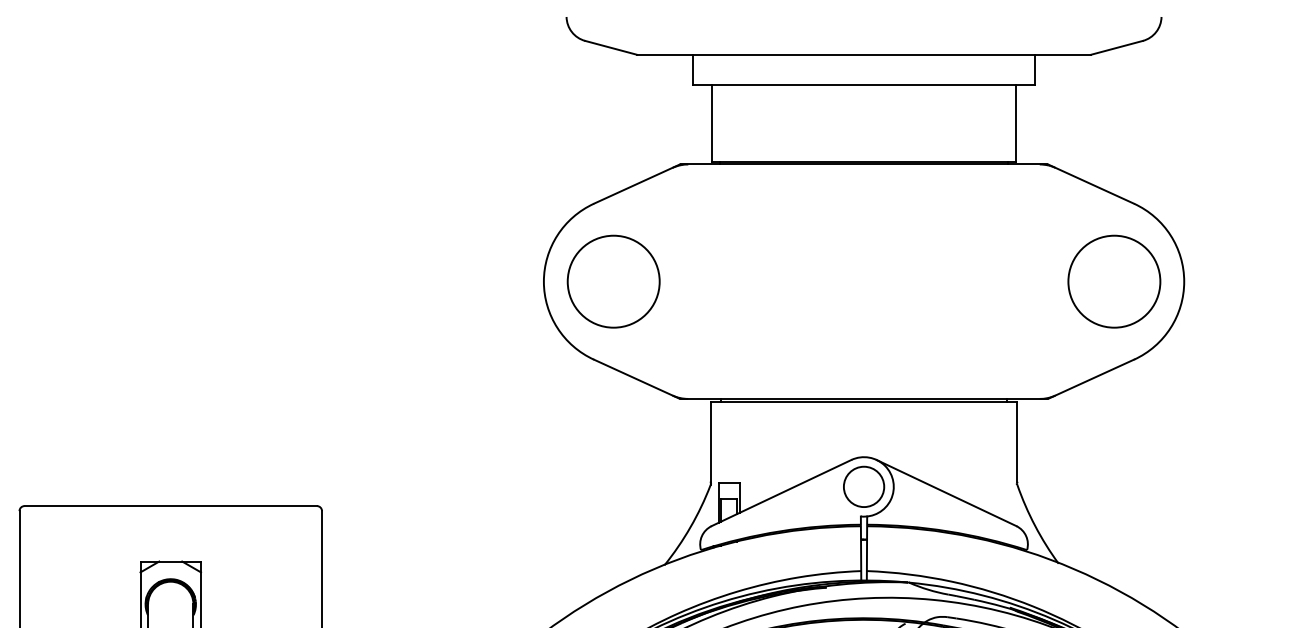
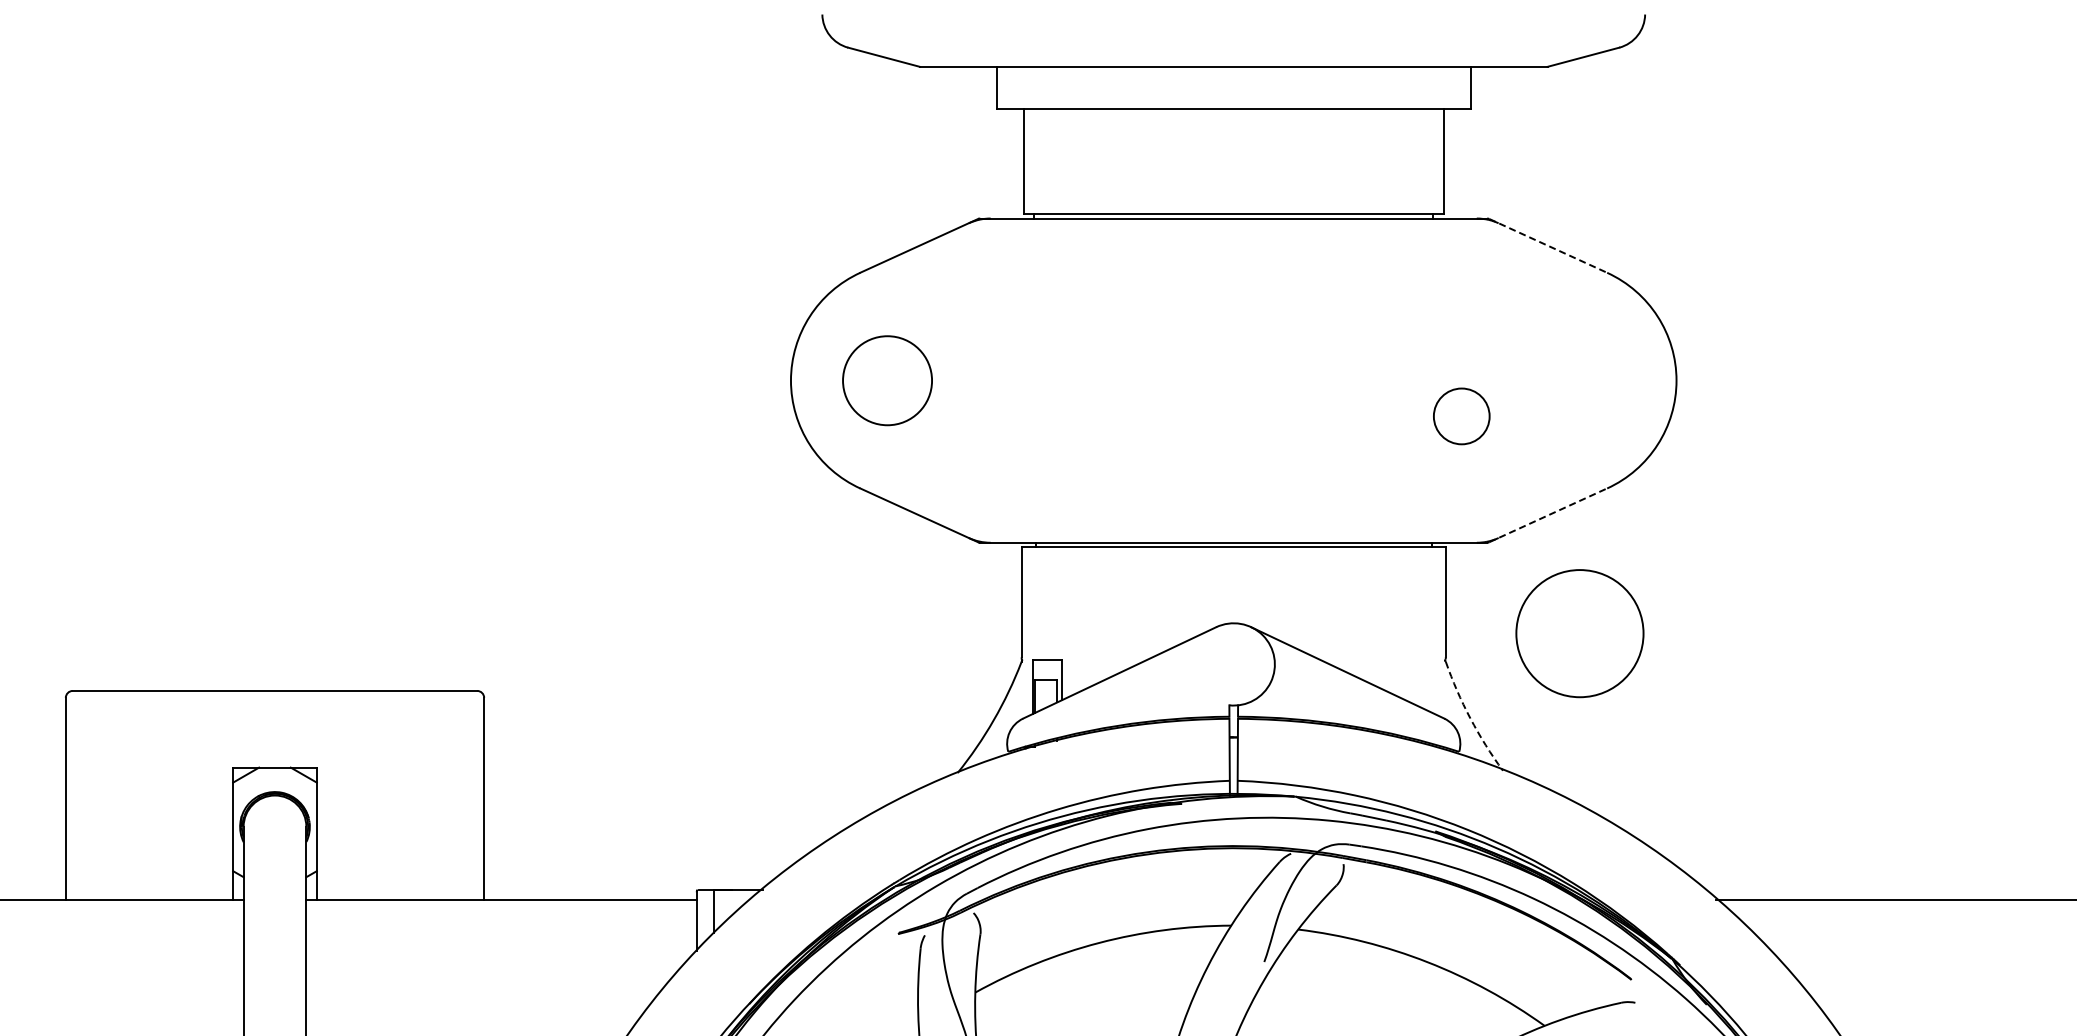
line: (1091, 183) -> (1548, 245), solid -> dashed
circle: (613, 281) -> (887, 380), size x0.7
circle: (1114, 281) -> (1579, 633), moved
line: (1091, 379) -> (1548, 515), solid -> dashed
circle: (863, 486) -> (1461, 416), moved
arc: (1035, 526) -> (1470, 718), solid -> dashed

